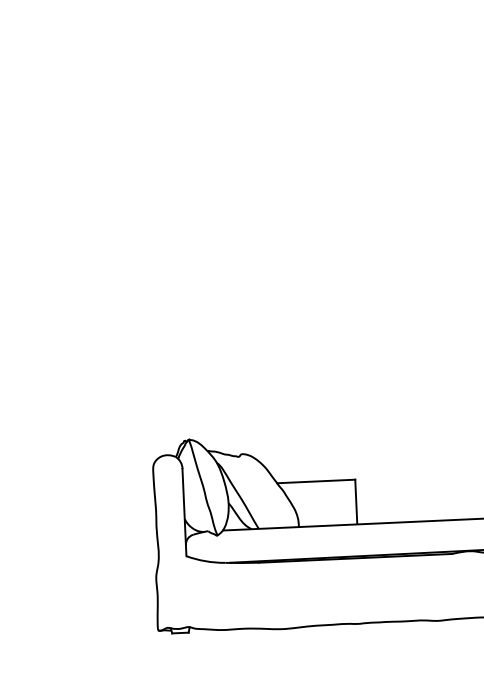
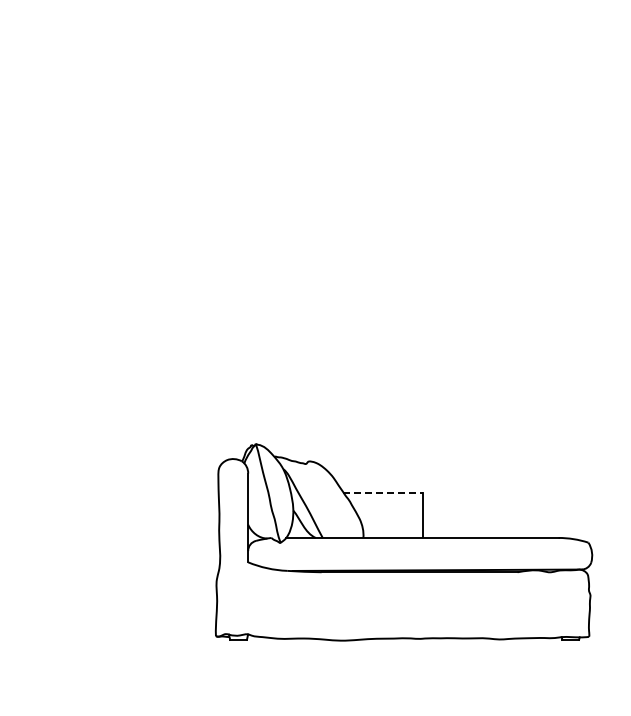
line: (316, 481) -> (383, 492), solid -> dashed

